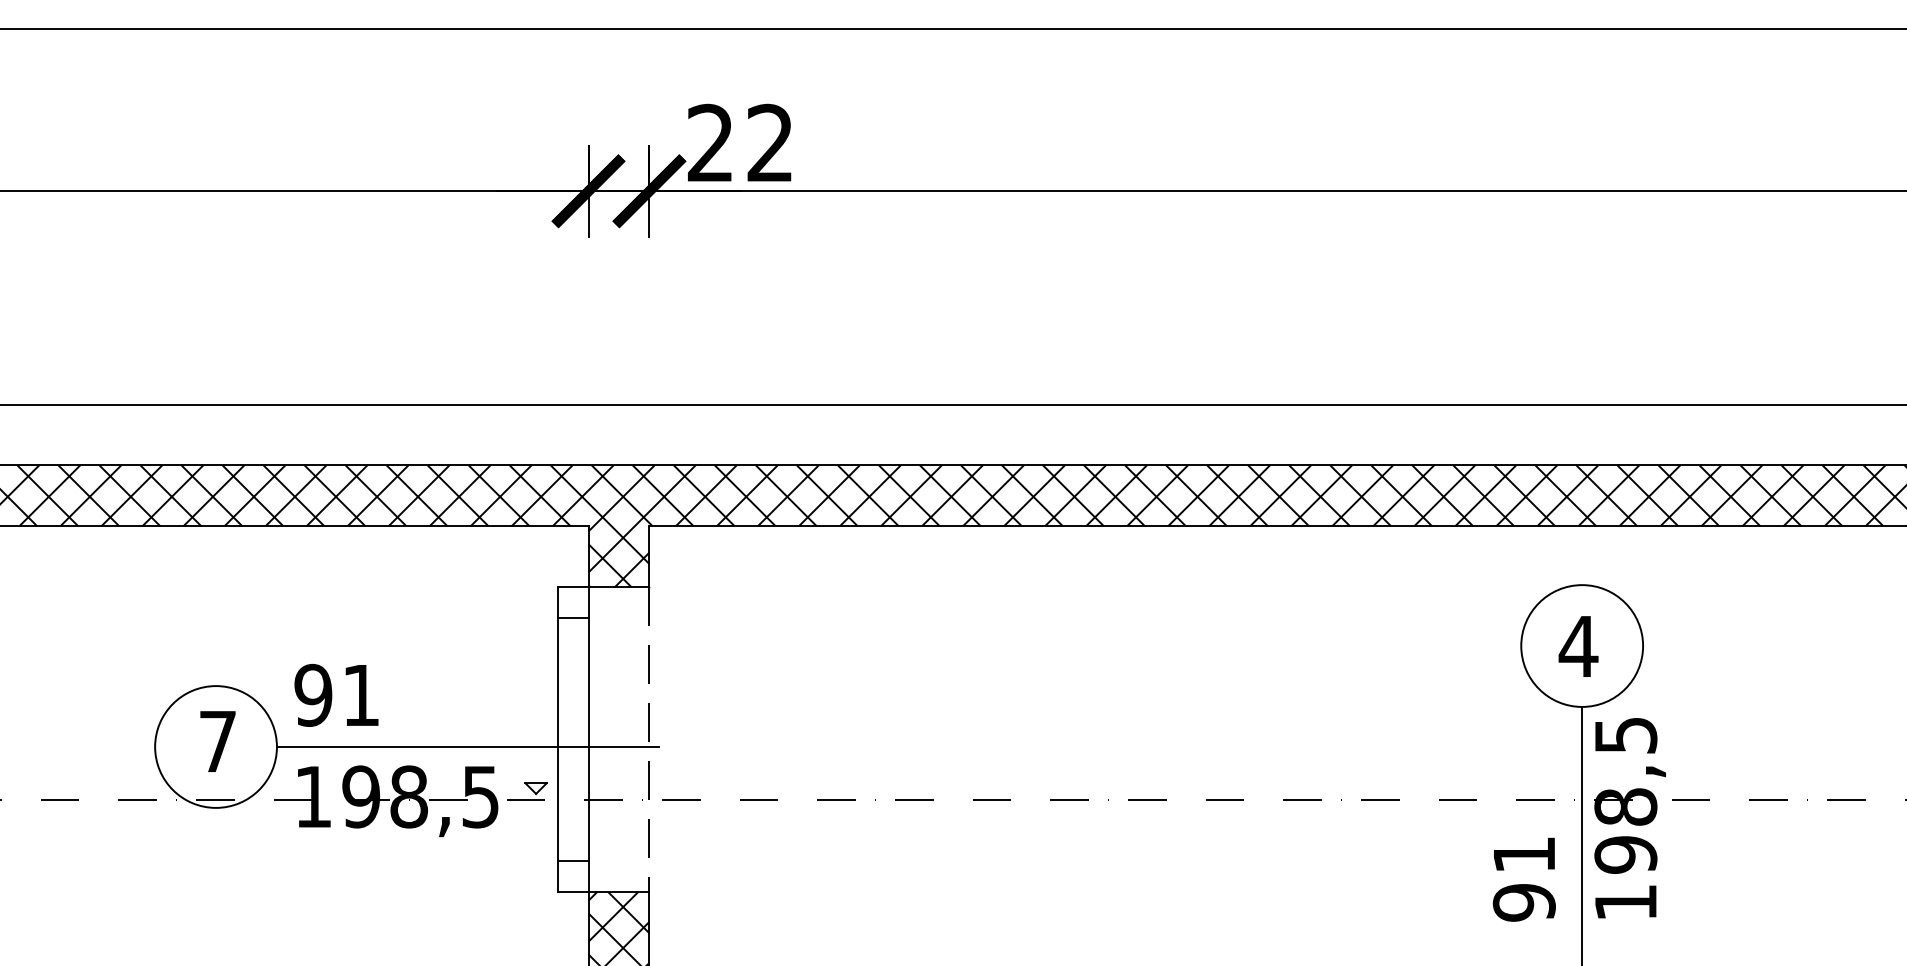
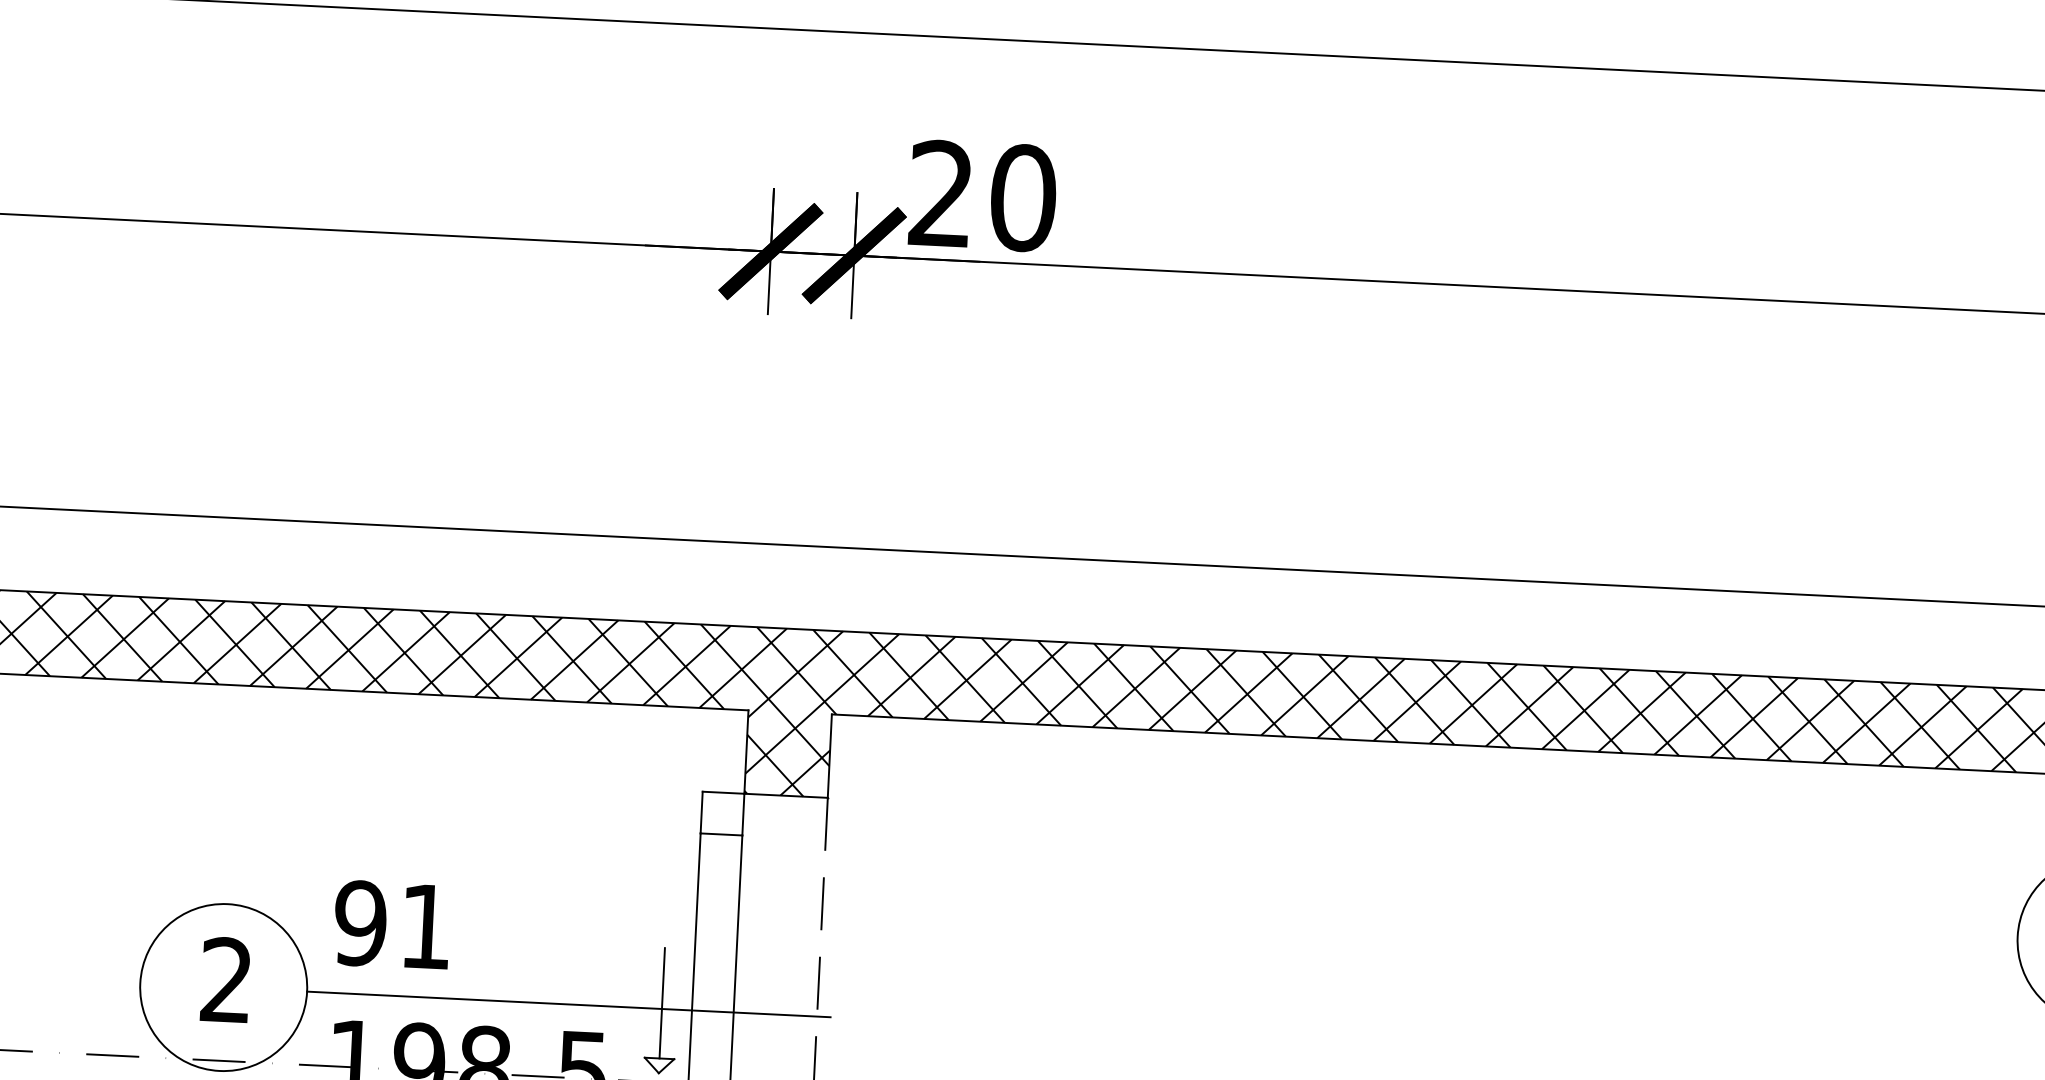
text: (770, 142) -> (1023, 196), 22 -> 20
text: (217, 740) -> (226, 978), 7 -> 2
line: (536, 742) -> (662, 1002), added

